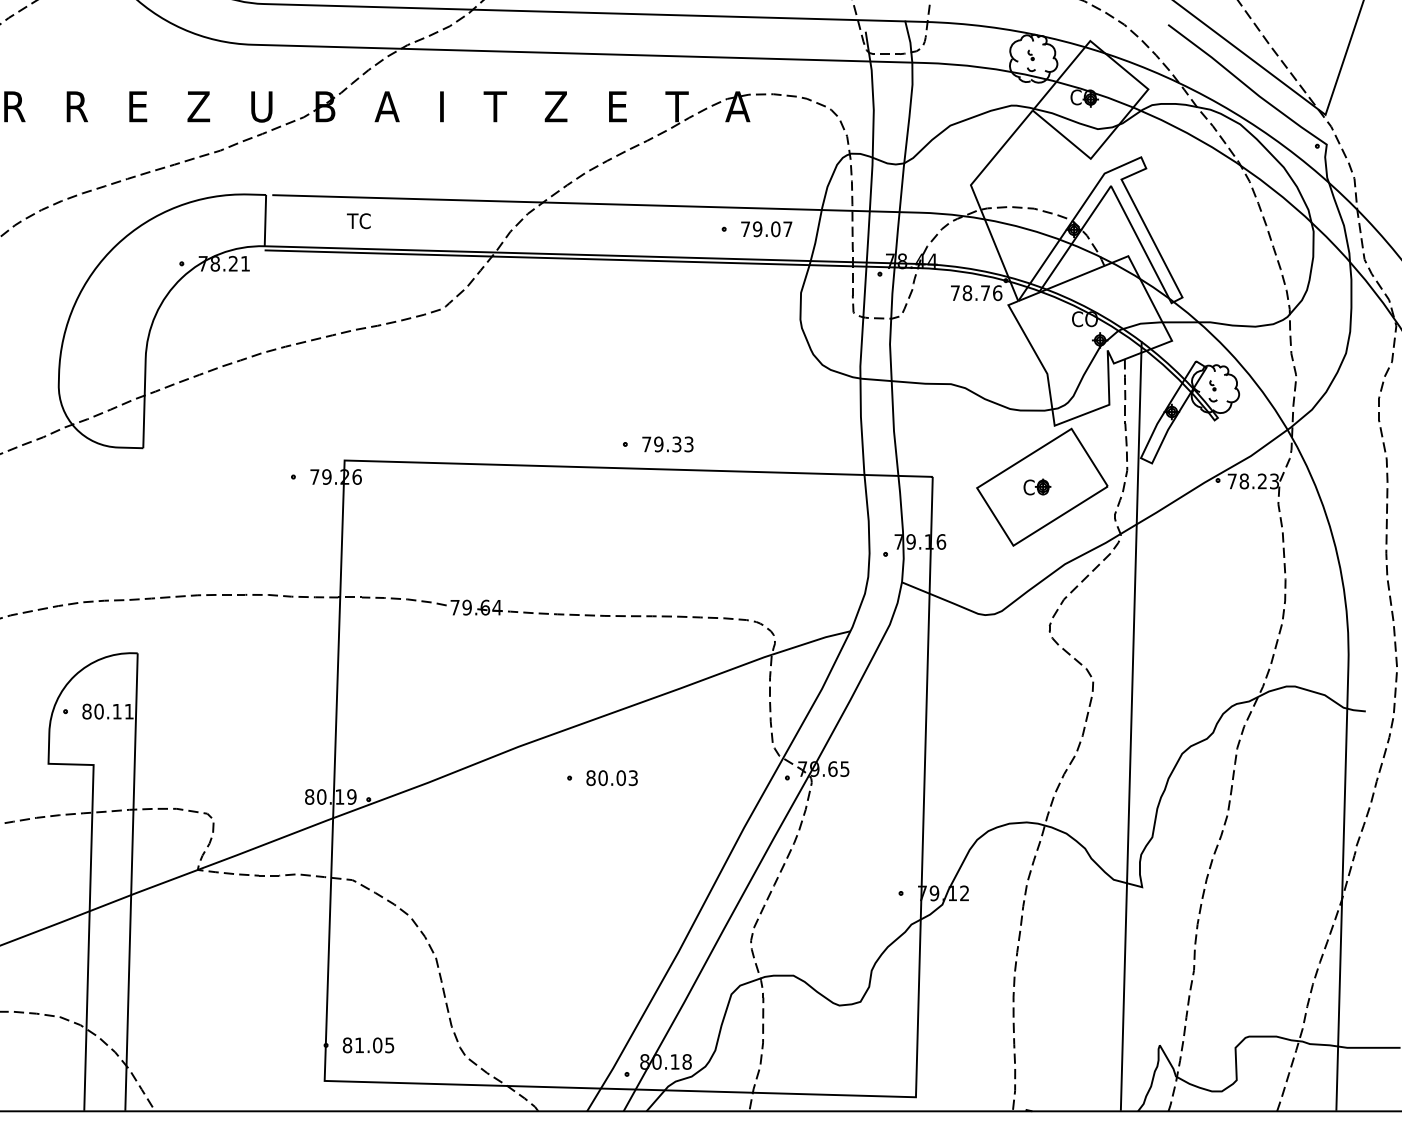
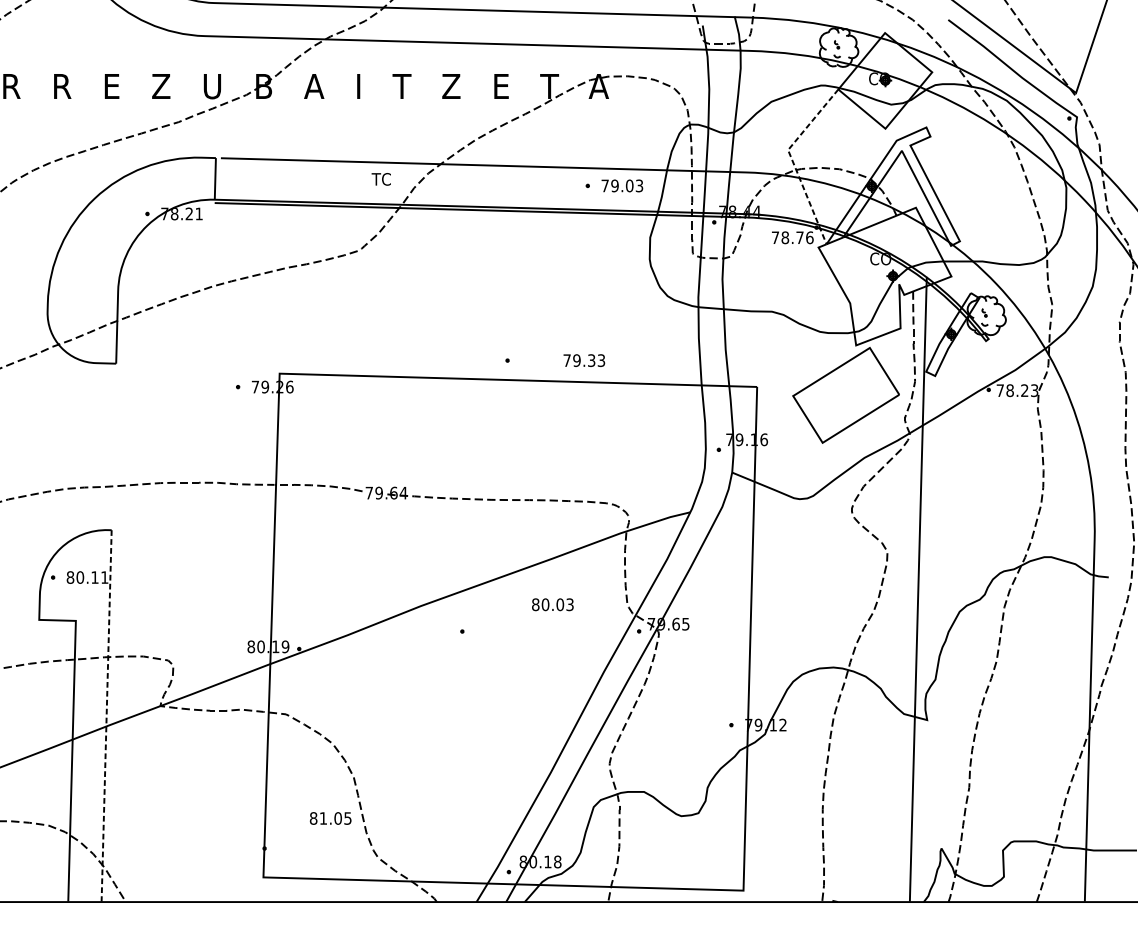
line: (976, 198) -> (792, 160), solid -> dashed
text: (358, 221) -> (381, 179), moved
text: (787, 229) -> (639, 186), 79.07 -> 79.03
text: (667, 444) -> (584, 360), moved
part: (1037, 486) -> (842, 394), removed
text: (611, 778) -> (552, 605), moved
line: (131, 882) -> (106, 716), solid -> dashed
text: (368, 1045) -> (330, 818), moved

